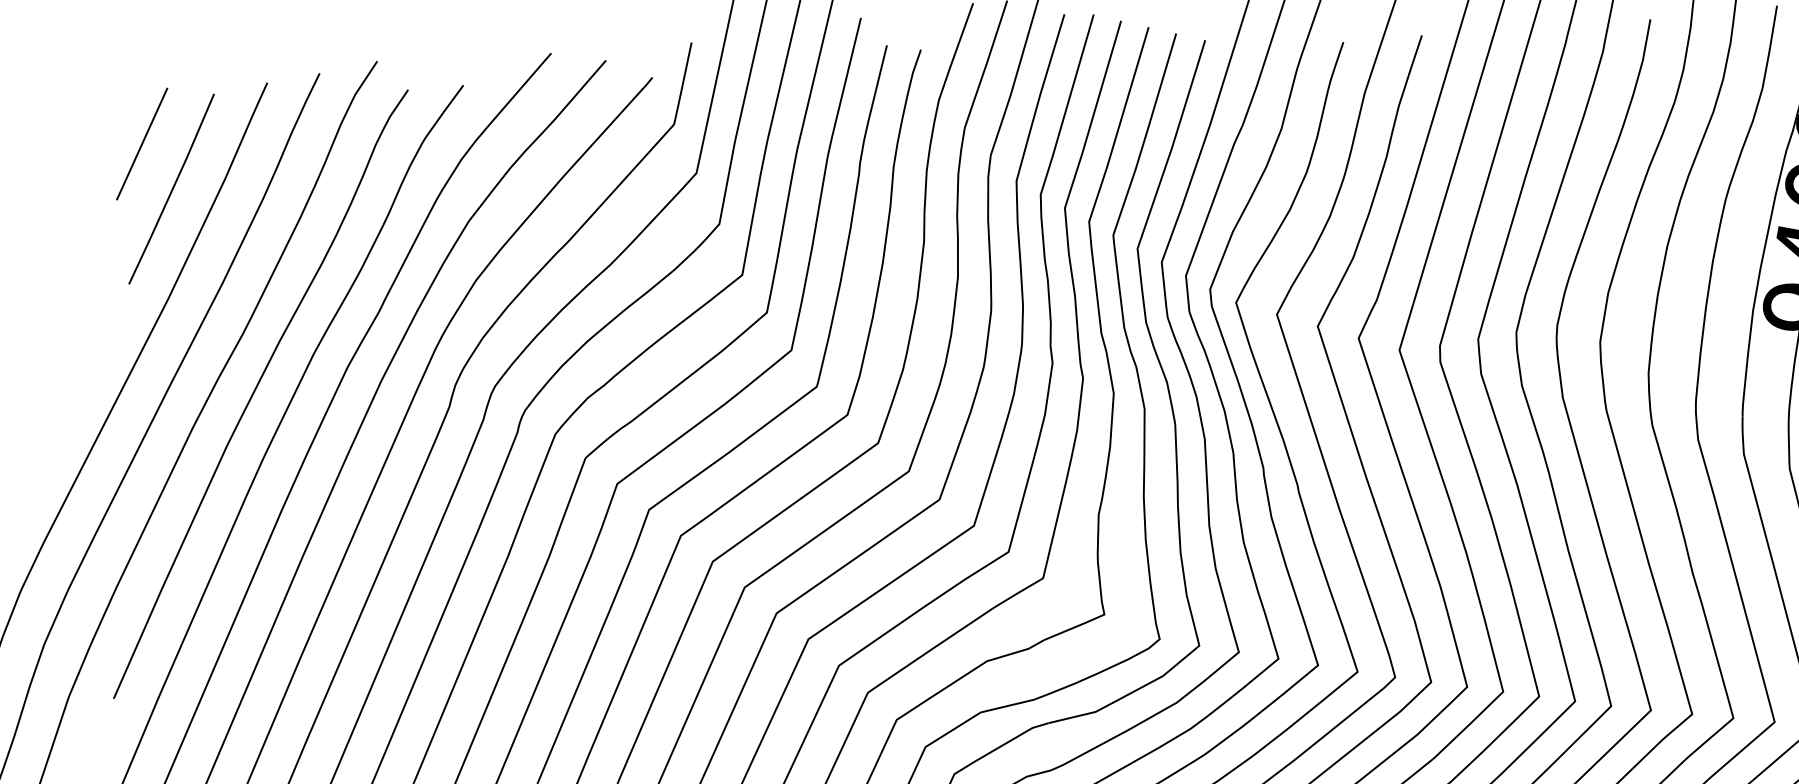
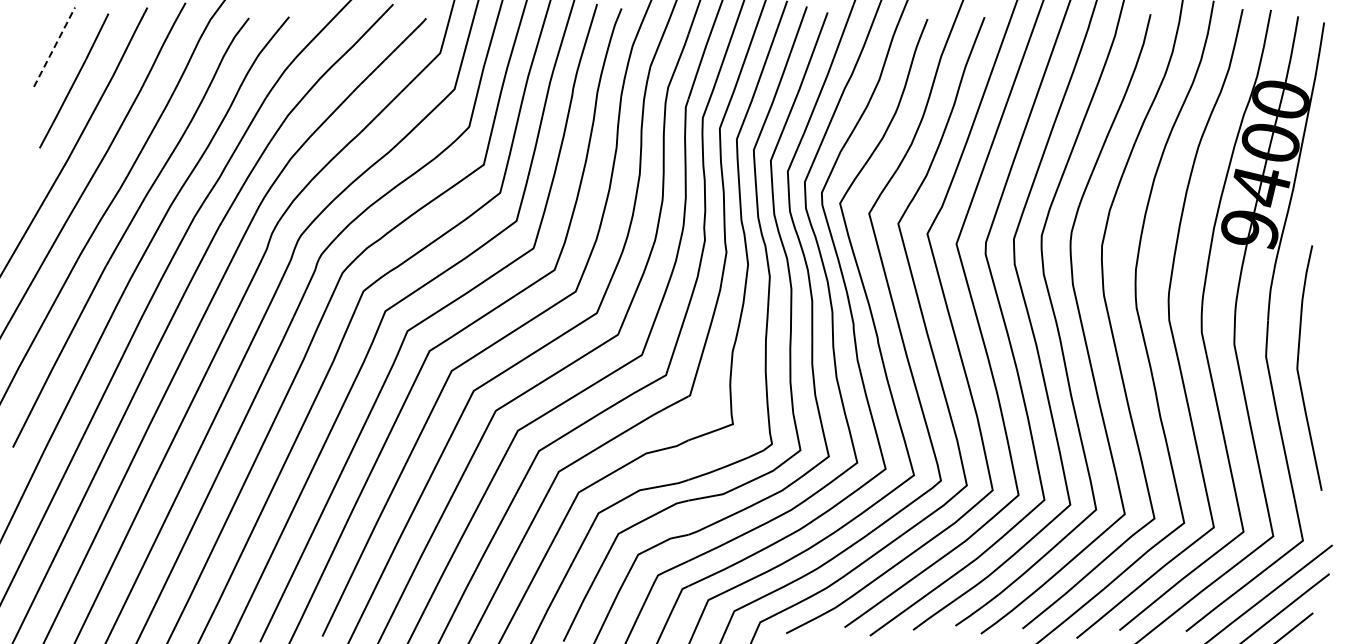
line: (142, 144) -> (54, 47), solid -> dashed

